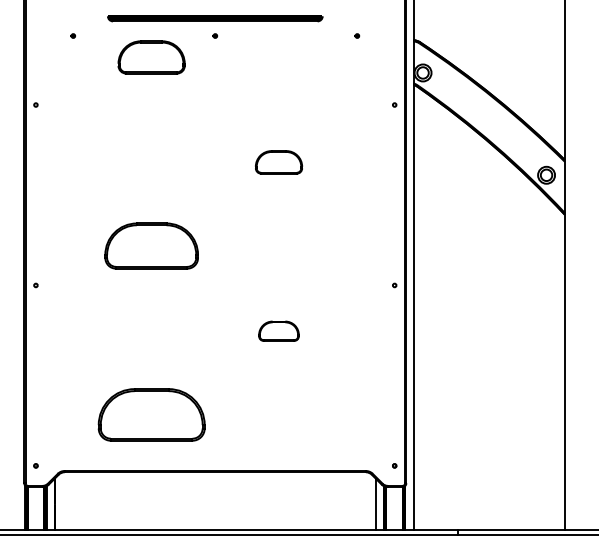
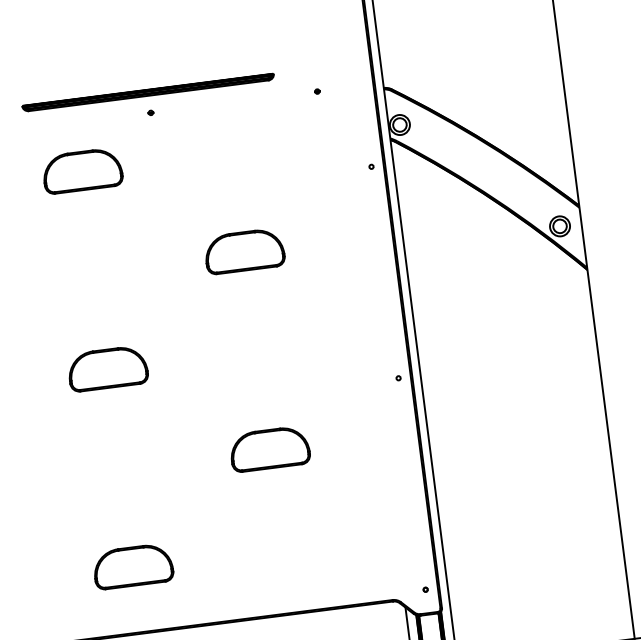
part: (151, 57) -> (82, 171), moved
part: (278, 162) -> (243, 251), size x1.43
part: (151, 246) -> (107, 369), size x0.71
part: (278, 331) -> (269, 449), size x1.67
part: (151, 414) -> (132, 566), size x0.62

